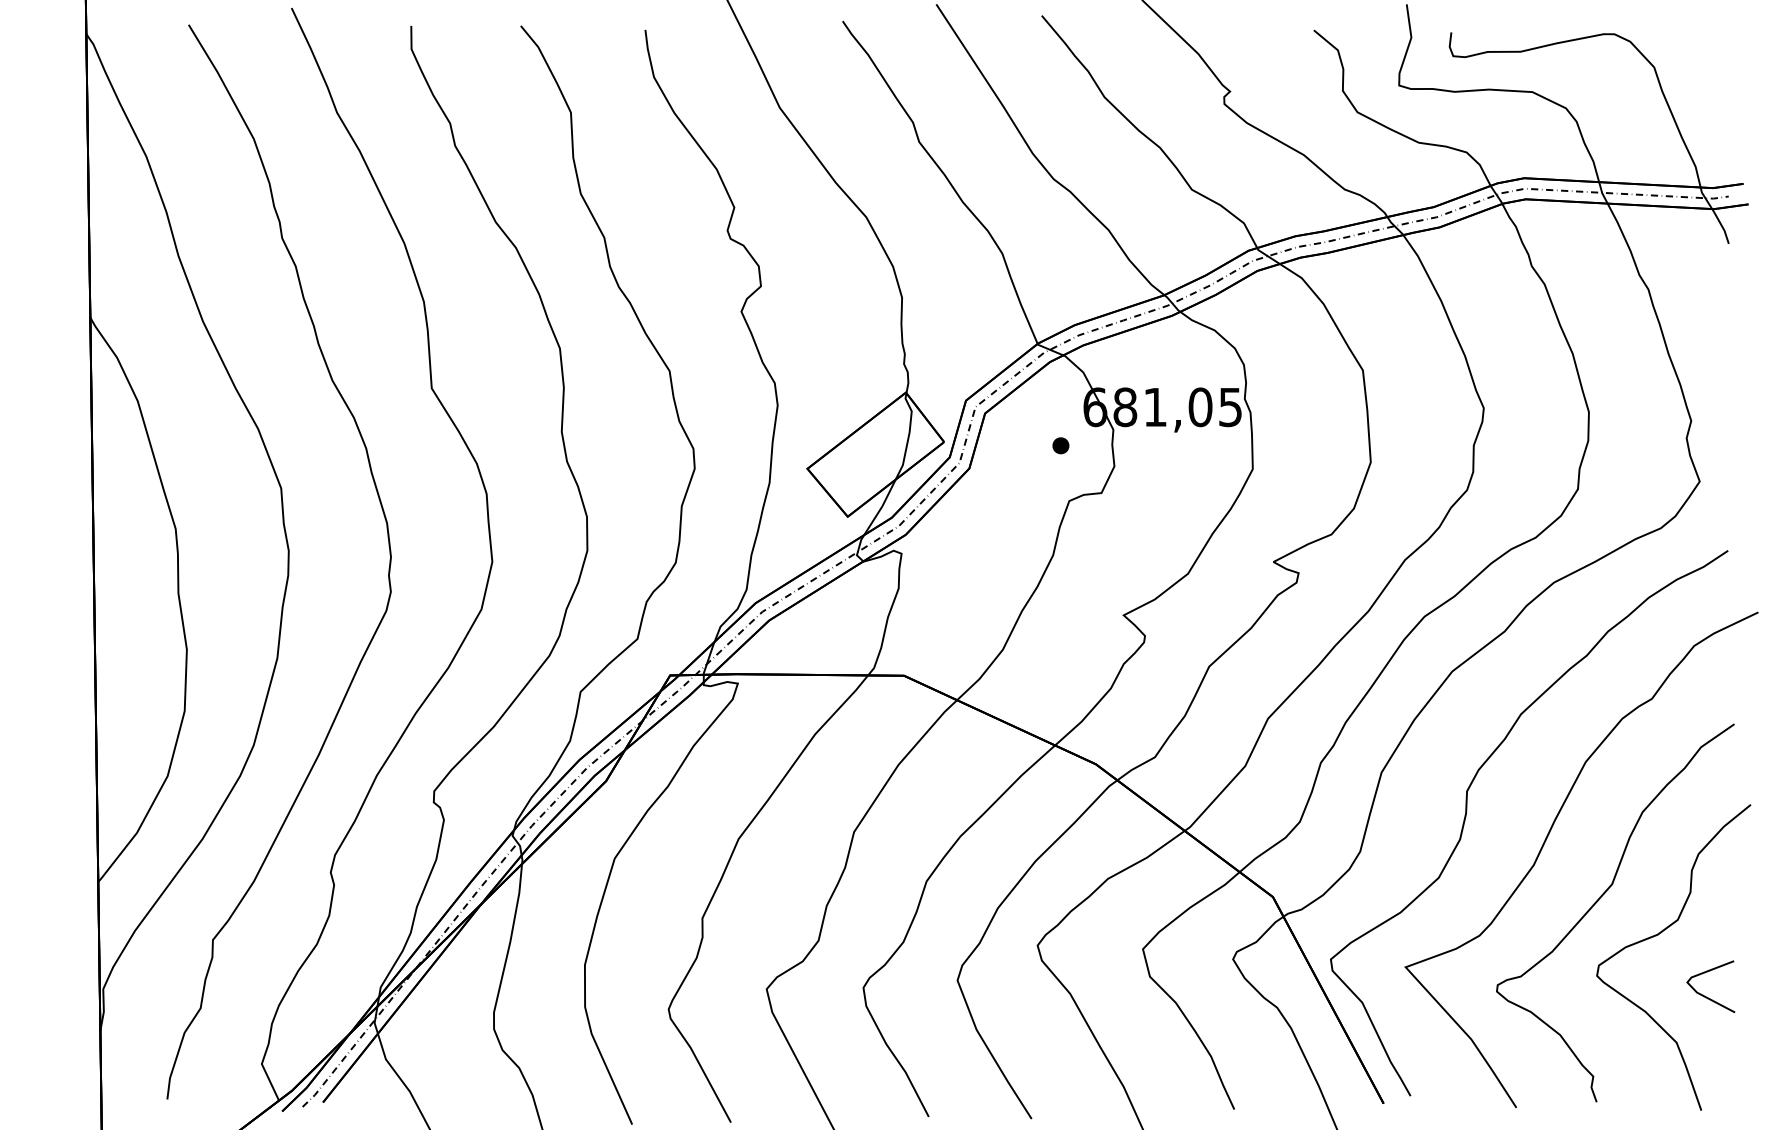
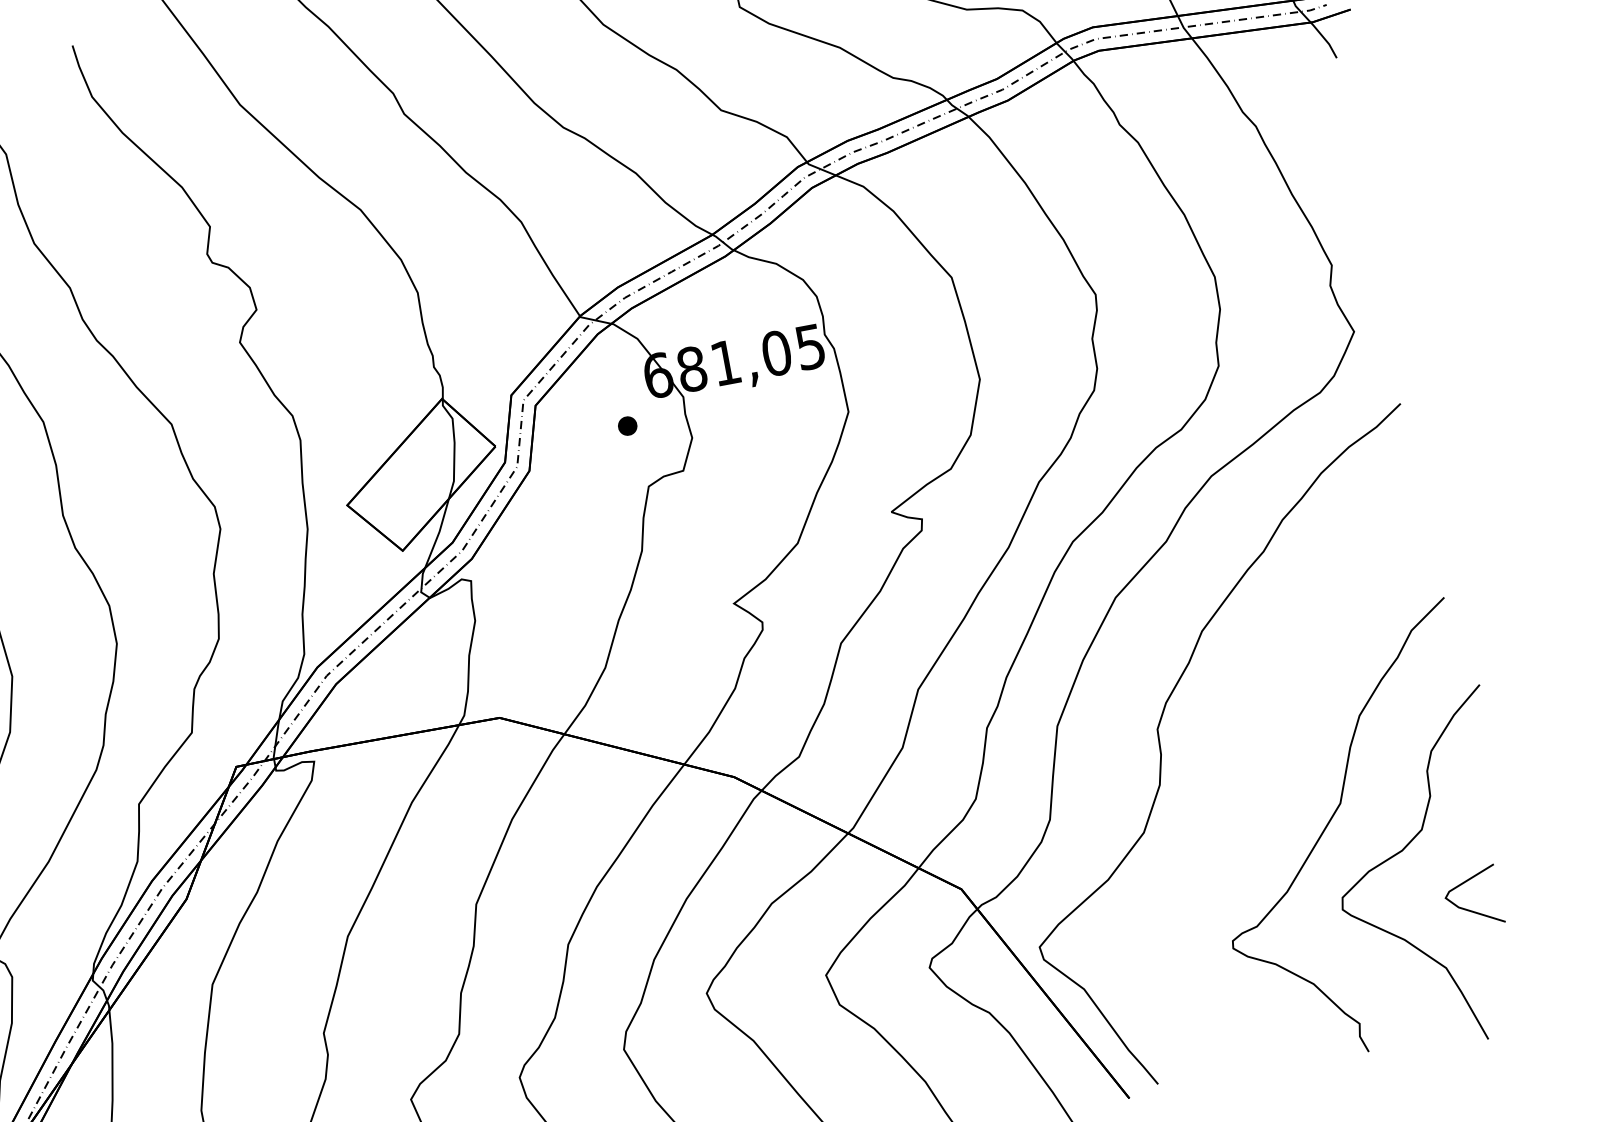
curve: (1544, 845) -> (1256, 774), removed

